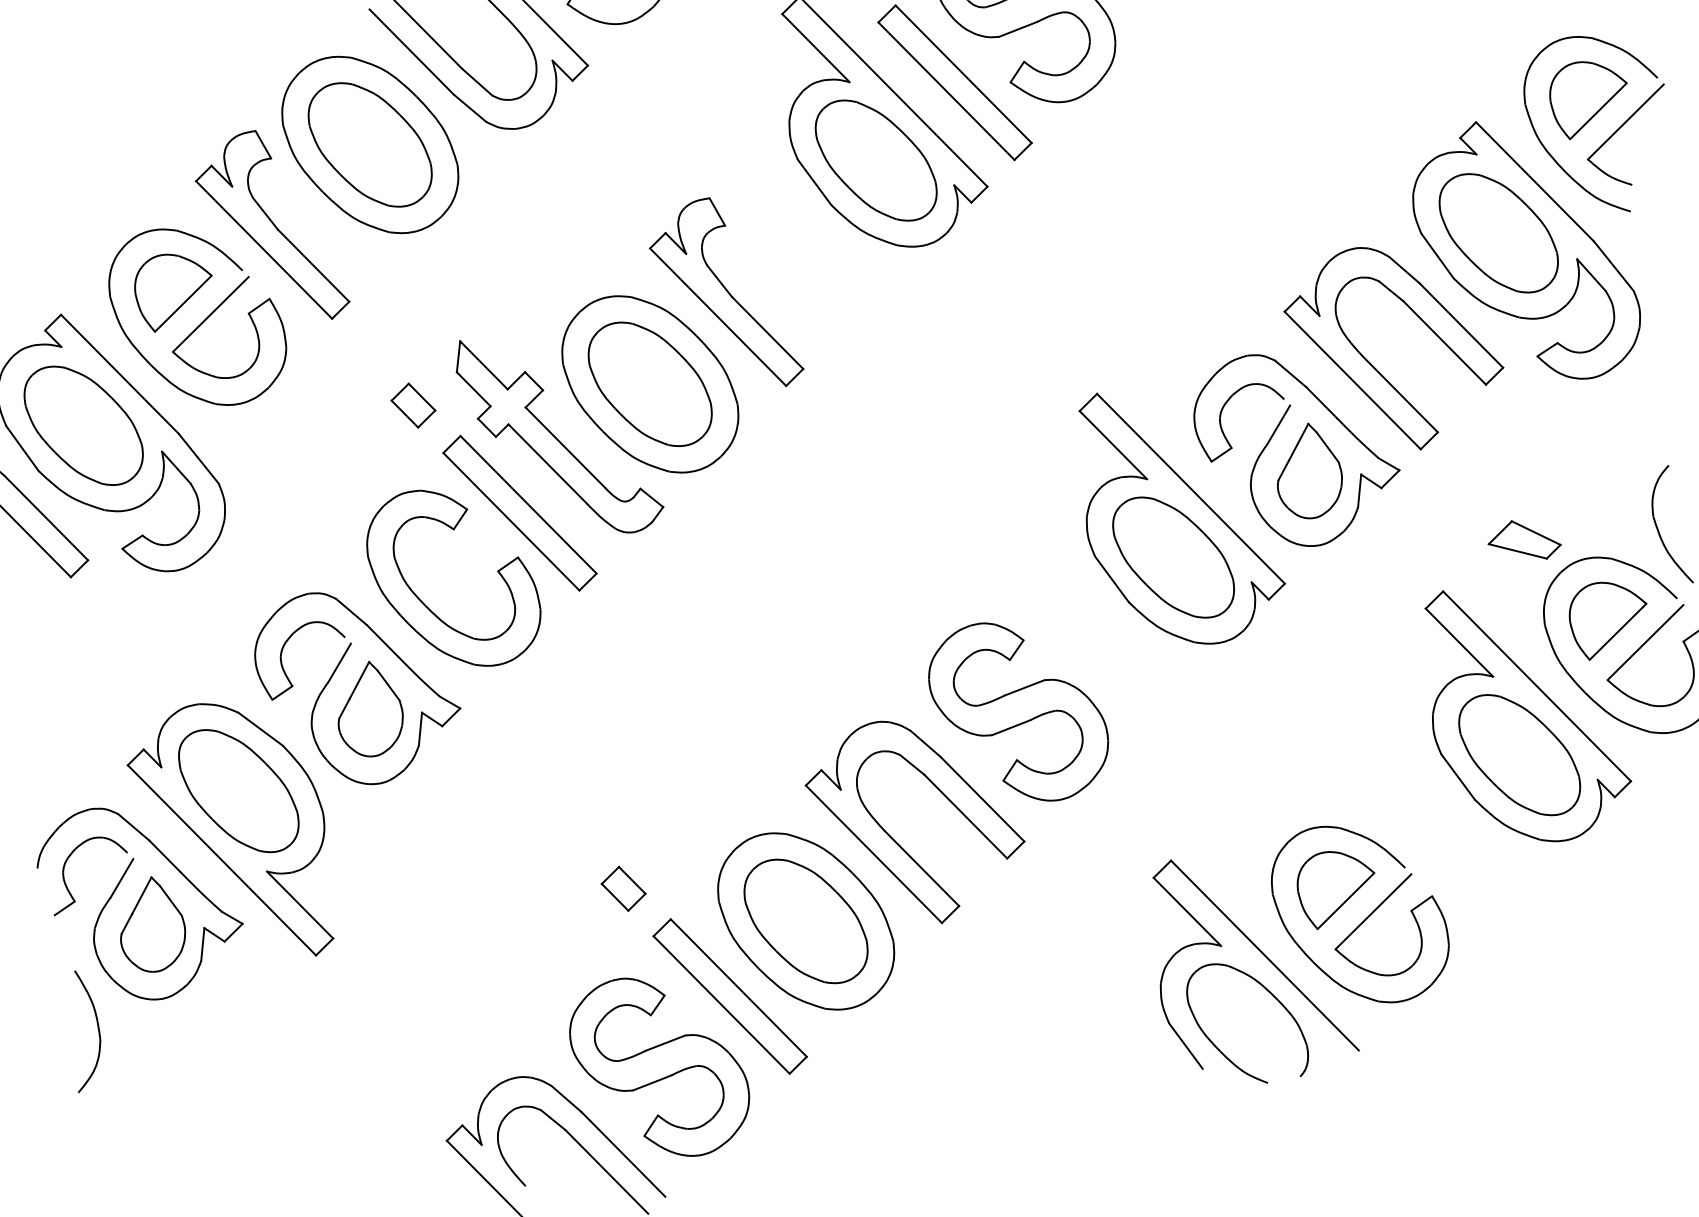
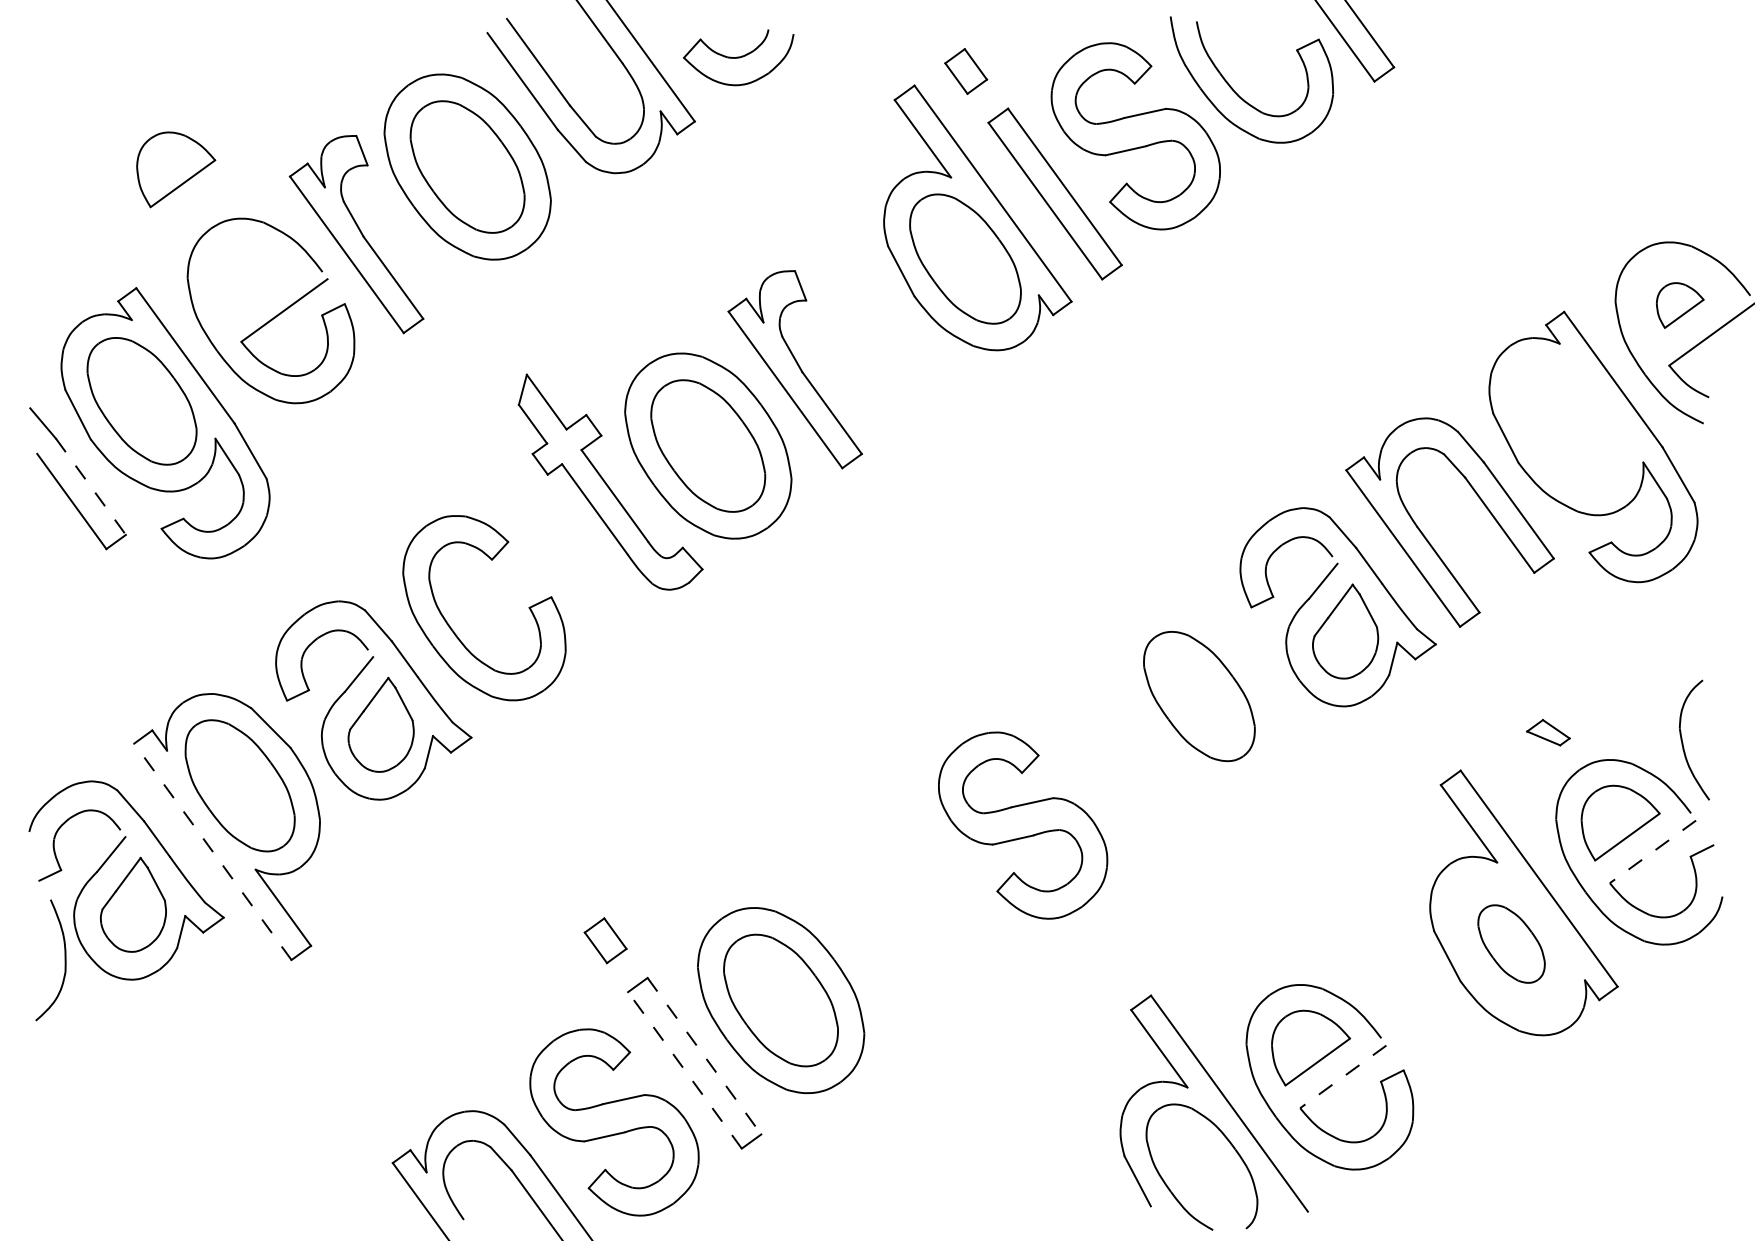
part: (1590, 98) -> (1680, 305), size x0.6
part: (1498, 232) -> (1569, 424), removed
part: (174, 290) -> (176, 169), moved
part: (412, 404) -> (470, 430), removed
part: (519, 513) -> (559, 553), removed
part: (1179, 515) -> (1211, 655), removed
line: (46, 518) -> (91, 487), solid -> dashed
part: (1524, 540) -> (1548, 732), size x0.6
line: (1645, 643) -> (1652, 852), solid -> dashed
part: (1519, 754) -> (1511, 943), size x0.6
part: (895, 839) -> (881, 933), removed
line: (221, 860) -> (212, 851), solid -> dashed
line: (1372, 912) -> (1342, 1077), solid -> dashed
line: (738, 988) -> (704, 1056), solid -> dashed
line: (721, 1005) -> (684, 1070), solid -> dashed
part: (97, 1028) -> (64, 960), moved

